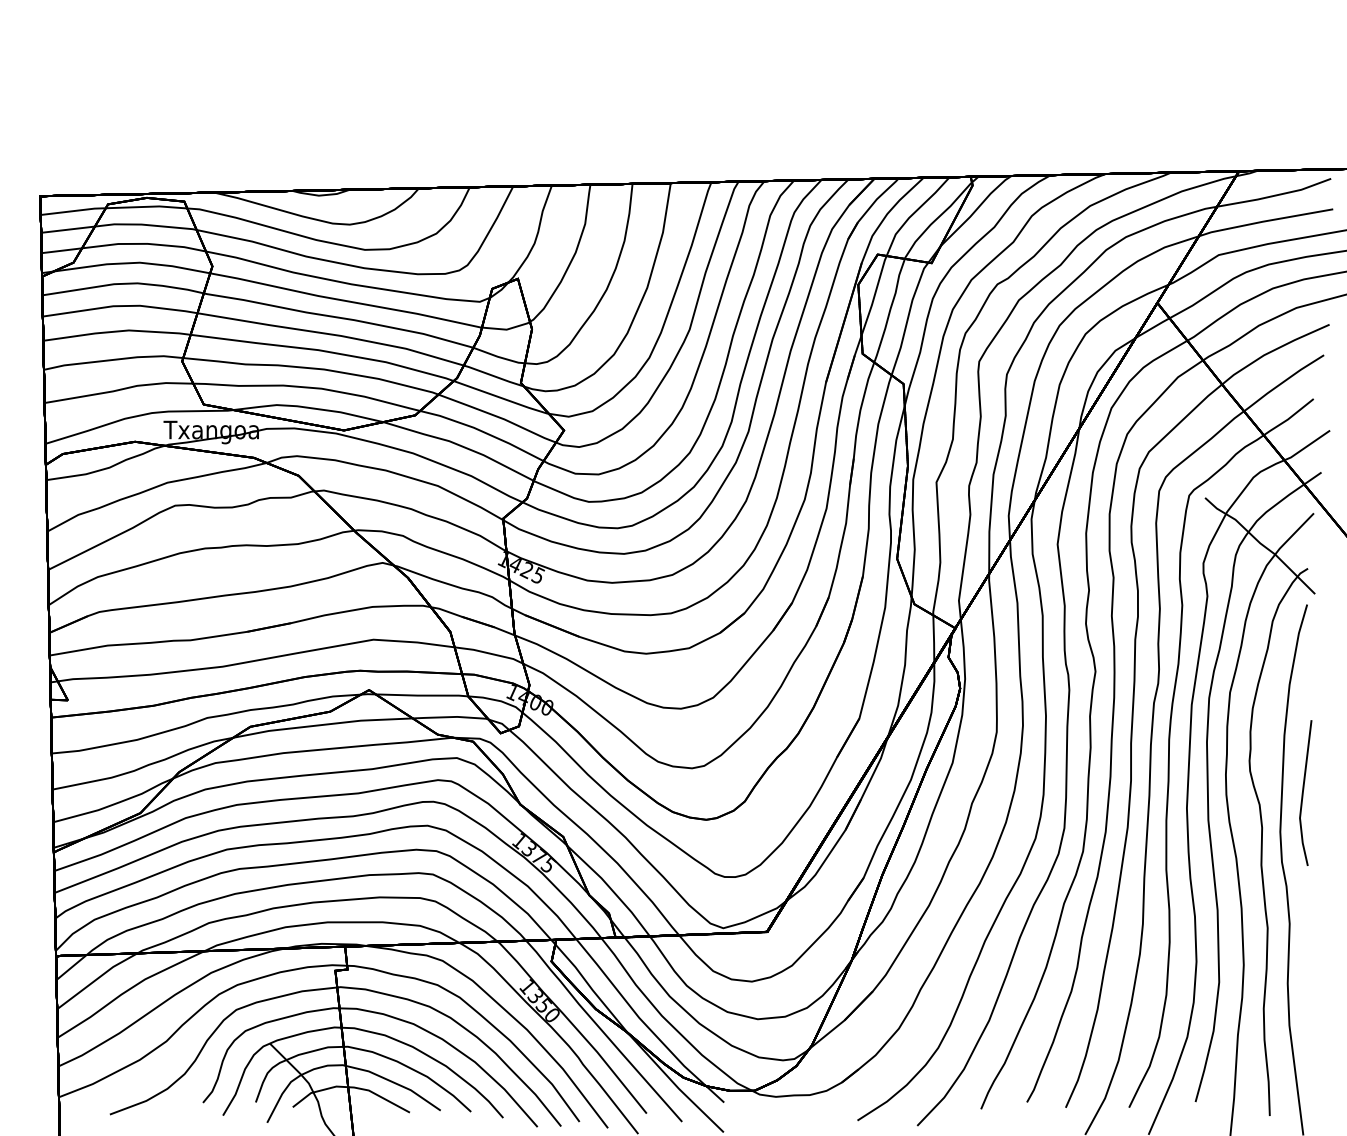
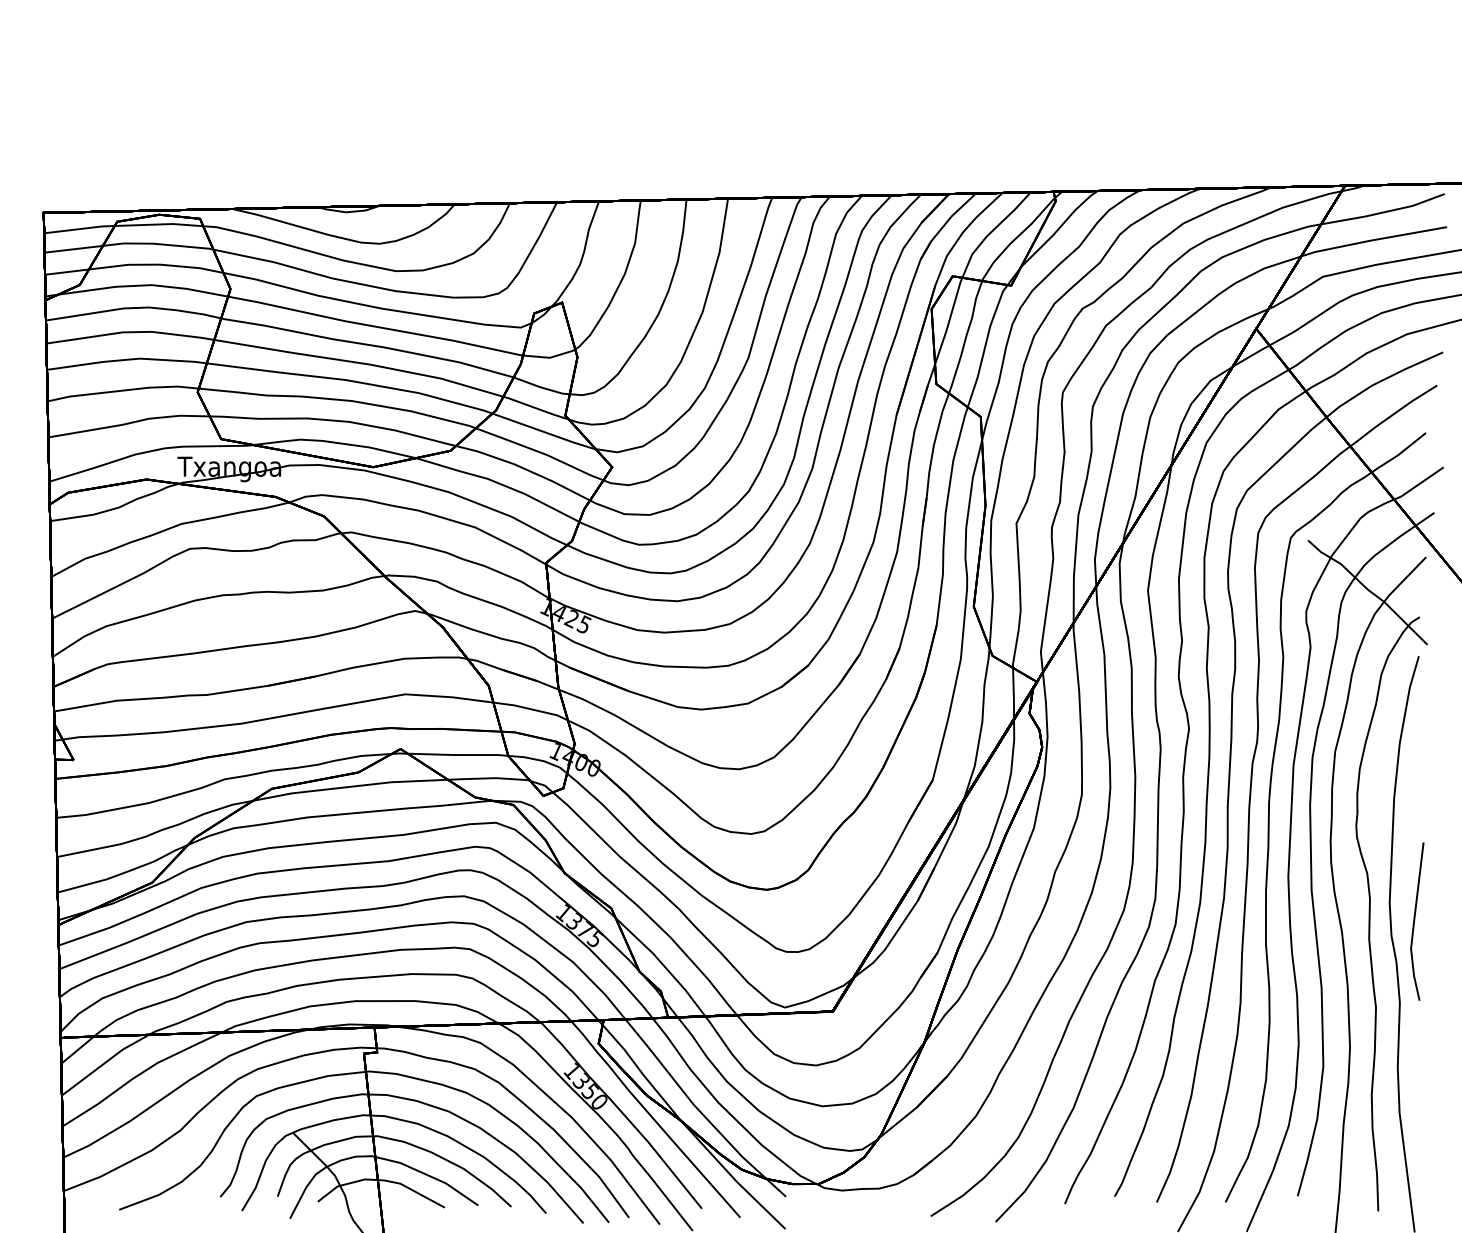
line: (1303, 792) -> (1414, 920), moved

